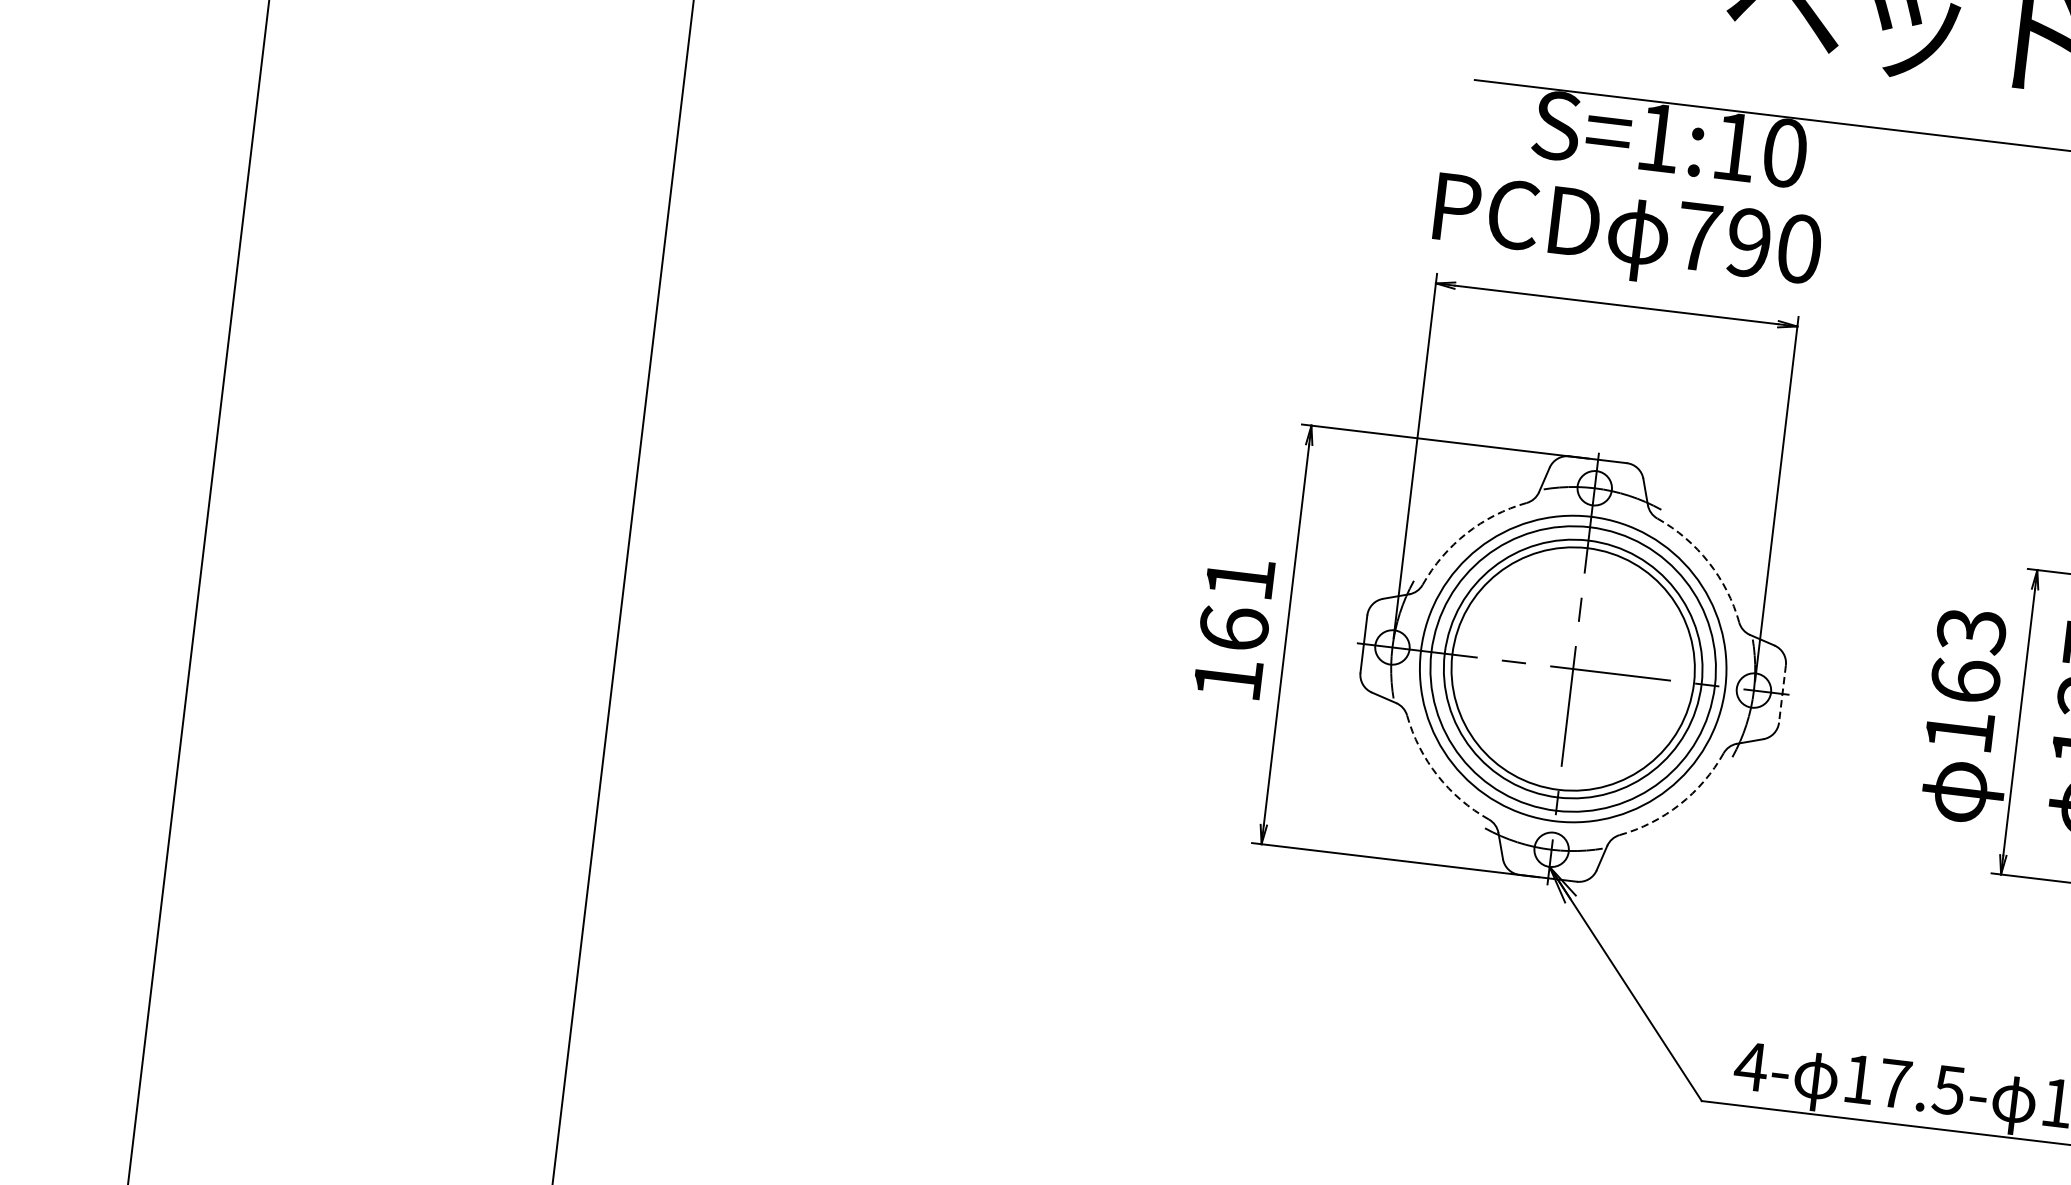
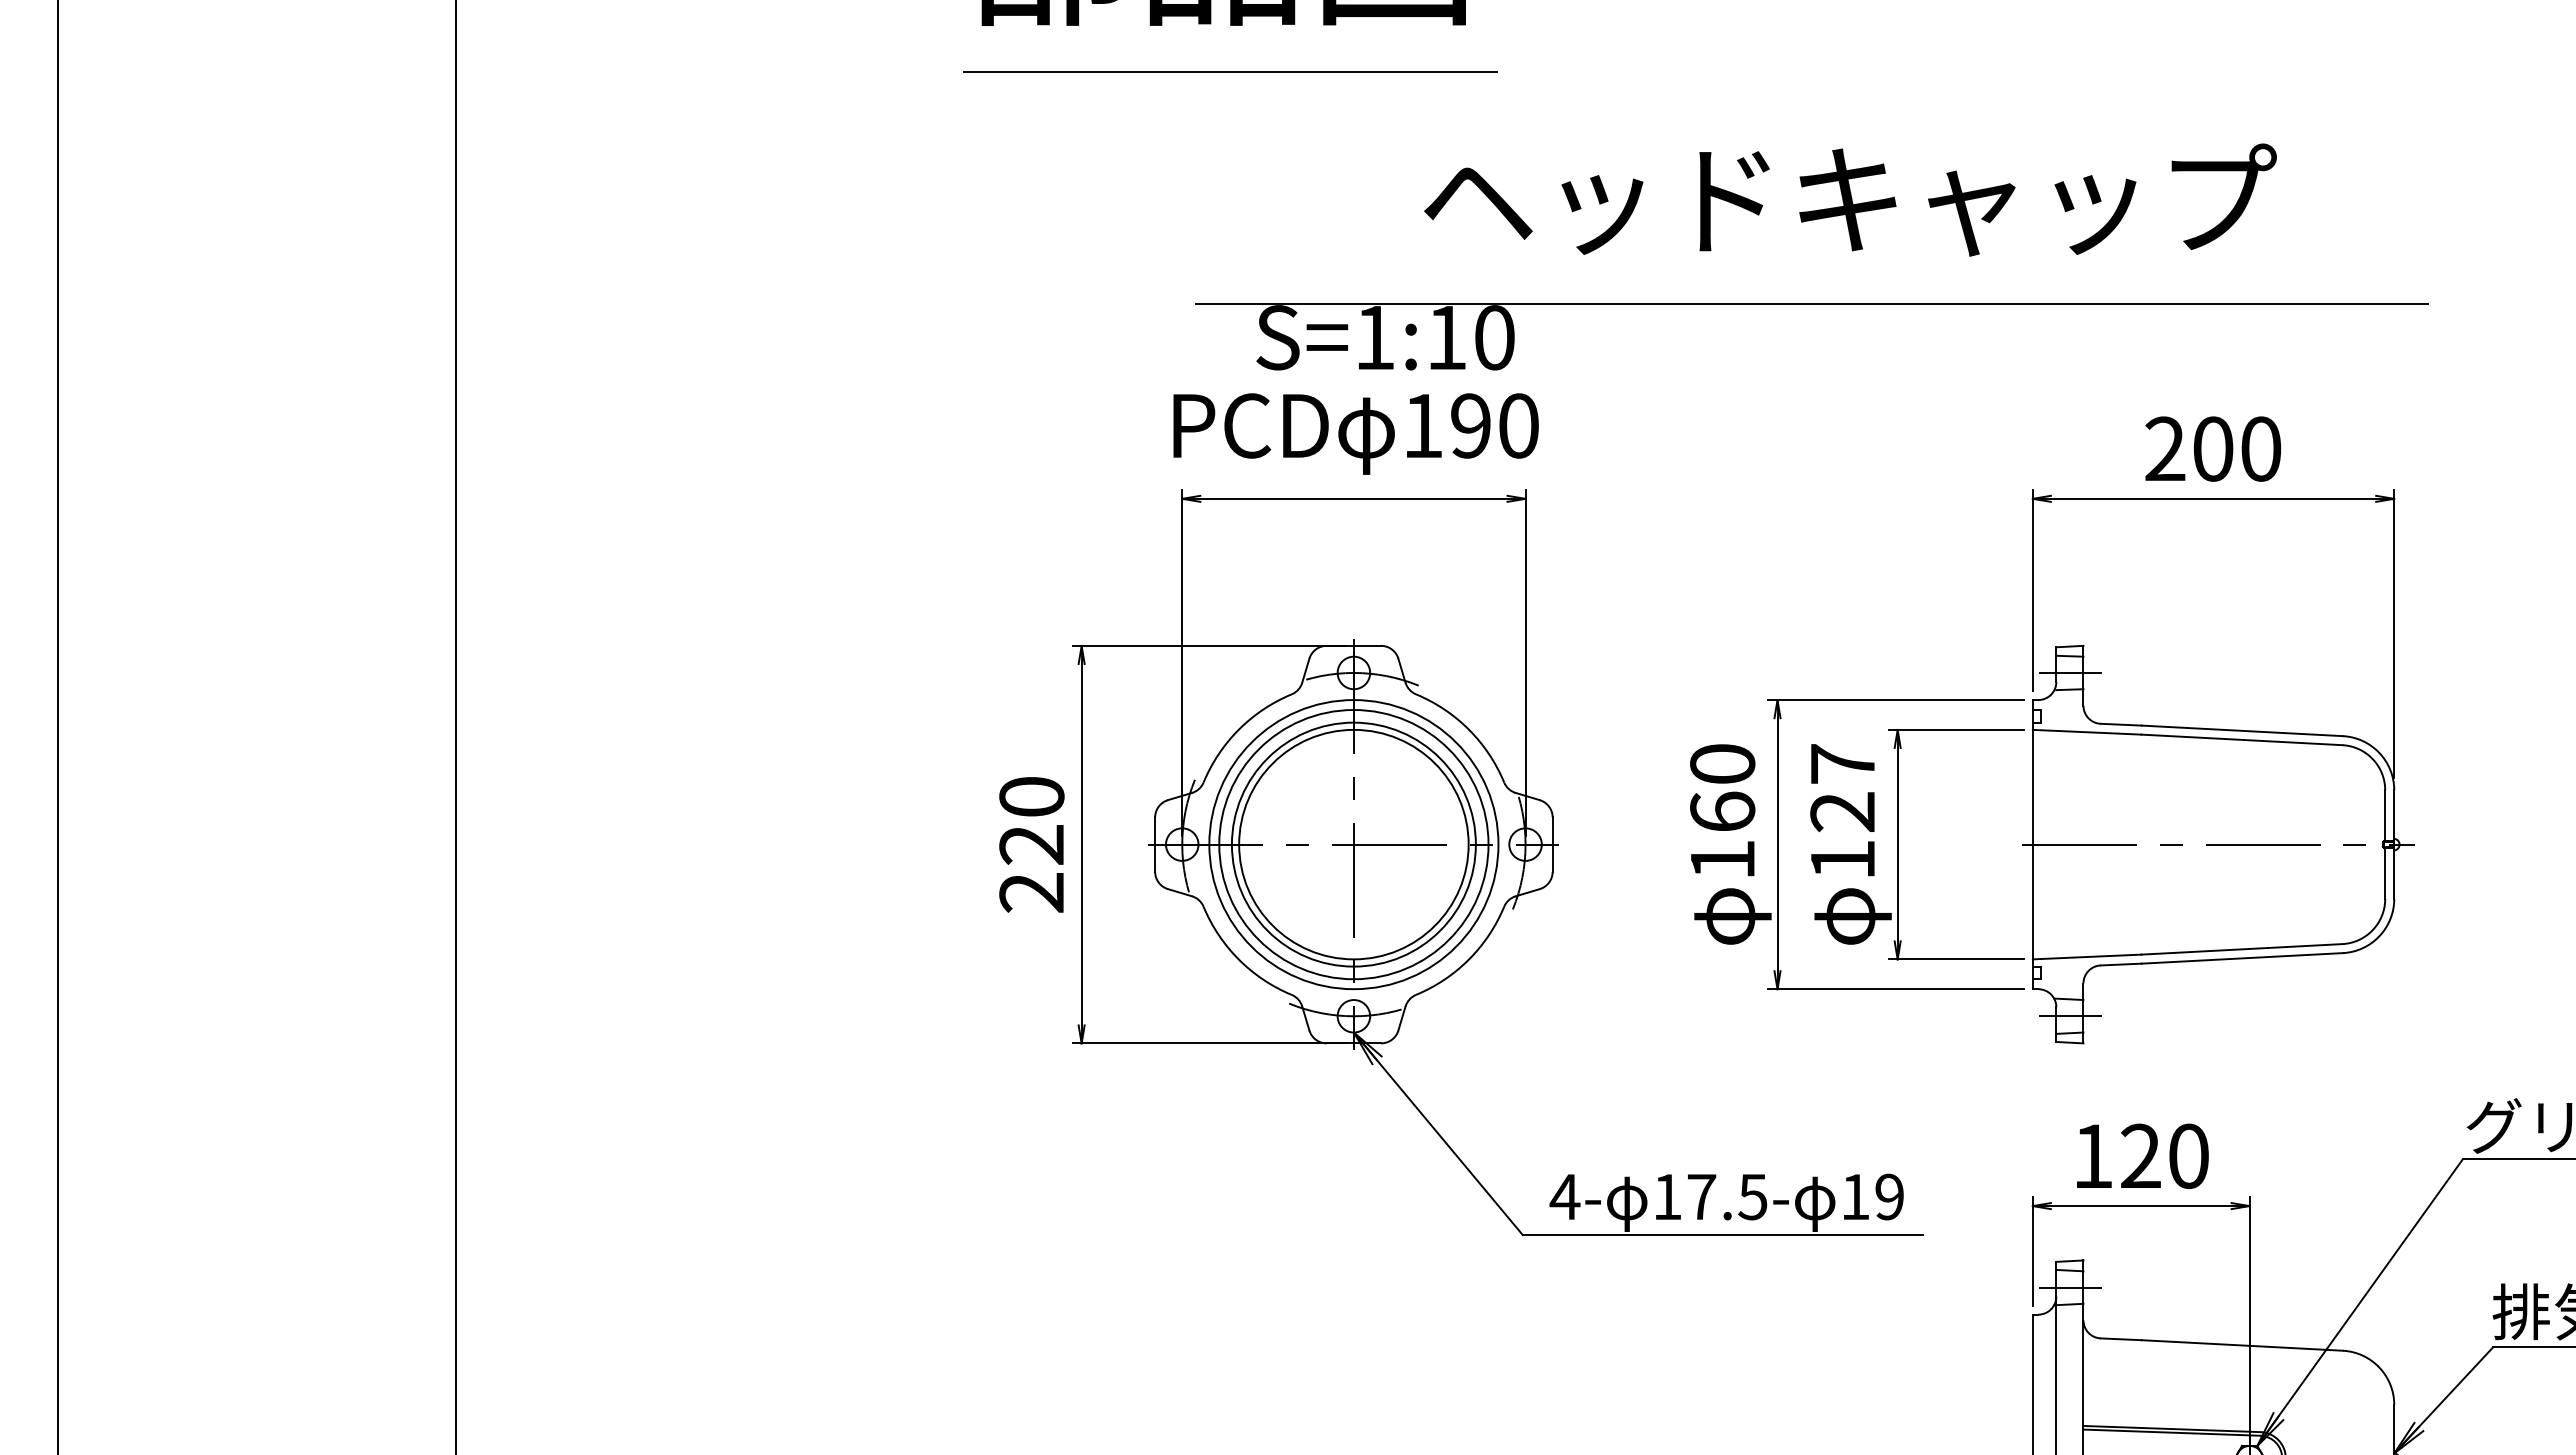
text: (1699, 236) -> (1423, 425), 790 -> 190
arc: (1466, 533) -> (1238, 729), dashed -> solid
arc: (1708, 562) -> (1468, 729), dashed -> solid
text: (1233, 628) -> (1031, 844), 161 -> 220
text: (1971, 630) -> (1722, 764), 163 -> 160
line: (1782, 694) -> (1552, 845), dashed -> solid
arc: (1437, 775) -> (1238, 959), dashed -> solid
arc: (1679, 804) -> (1468, 959), dashed -> solid

